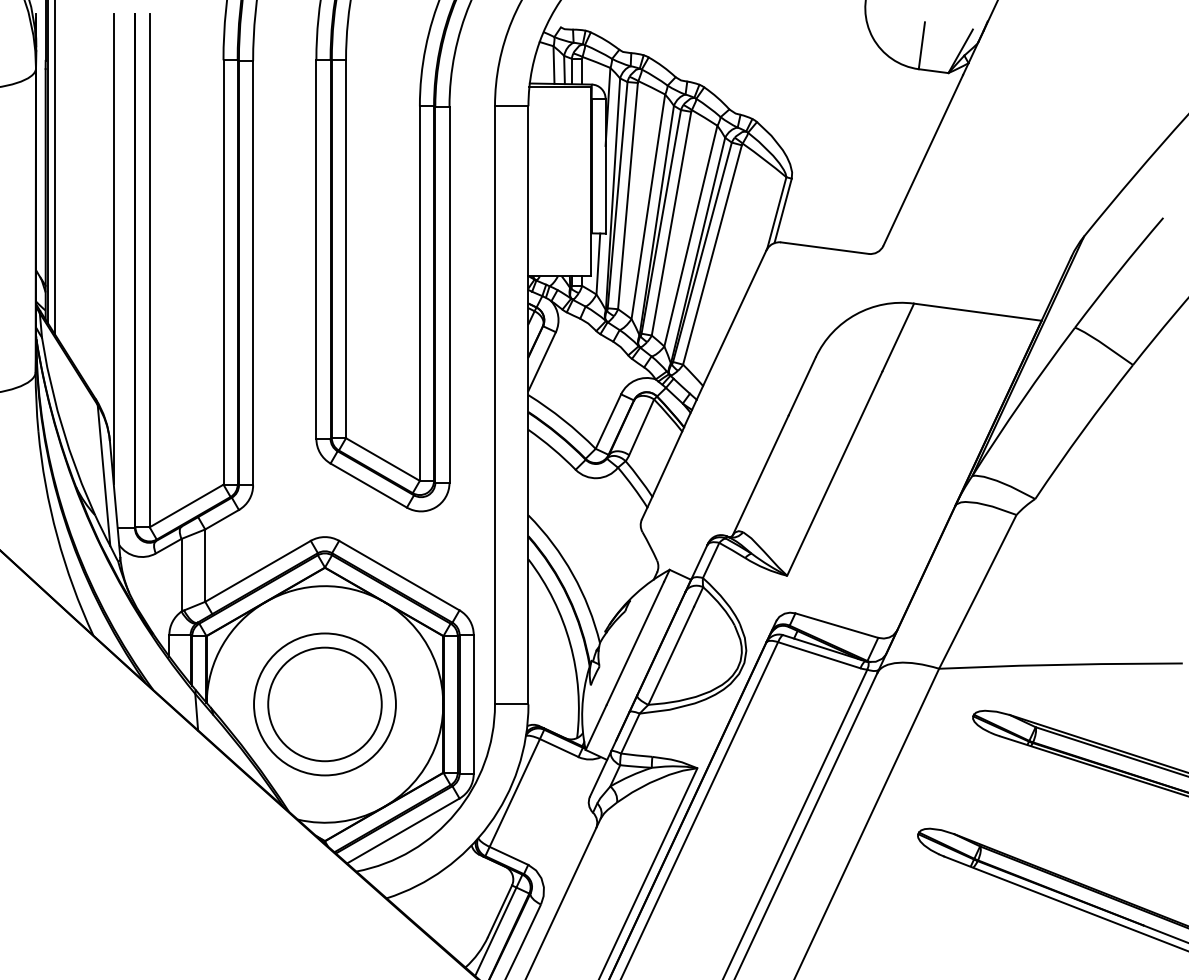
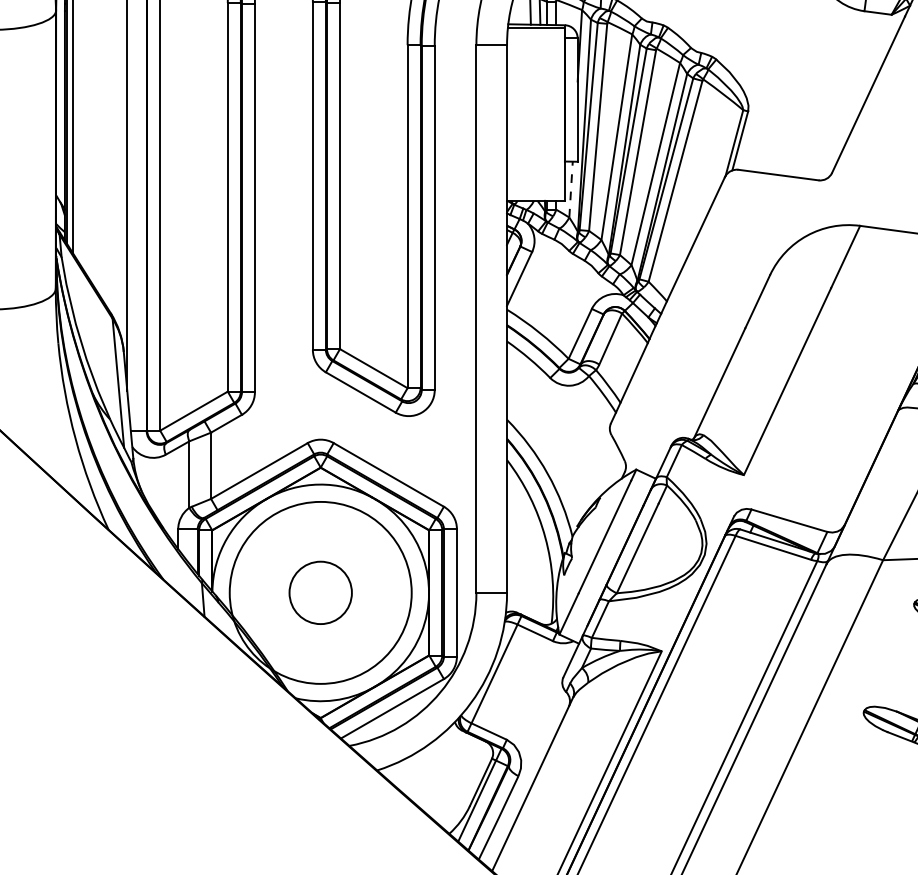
line: (598, 264) -> (571, 190), solid -> dashed
circle: (324, 704) -> (320, 592), size x0.6
circle: (324, 704) -> (320, 592), size x1.4

